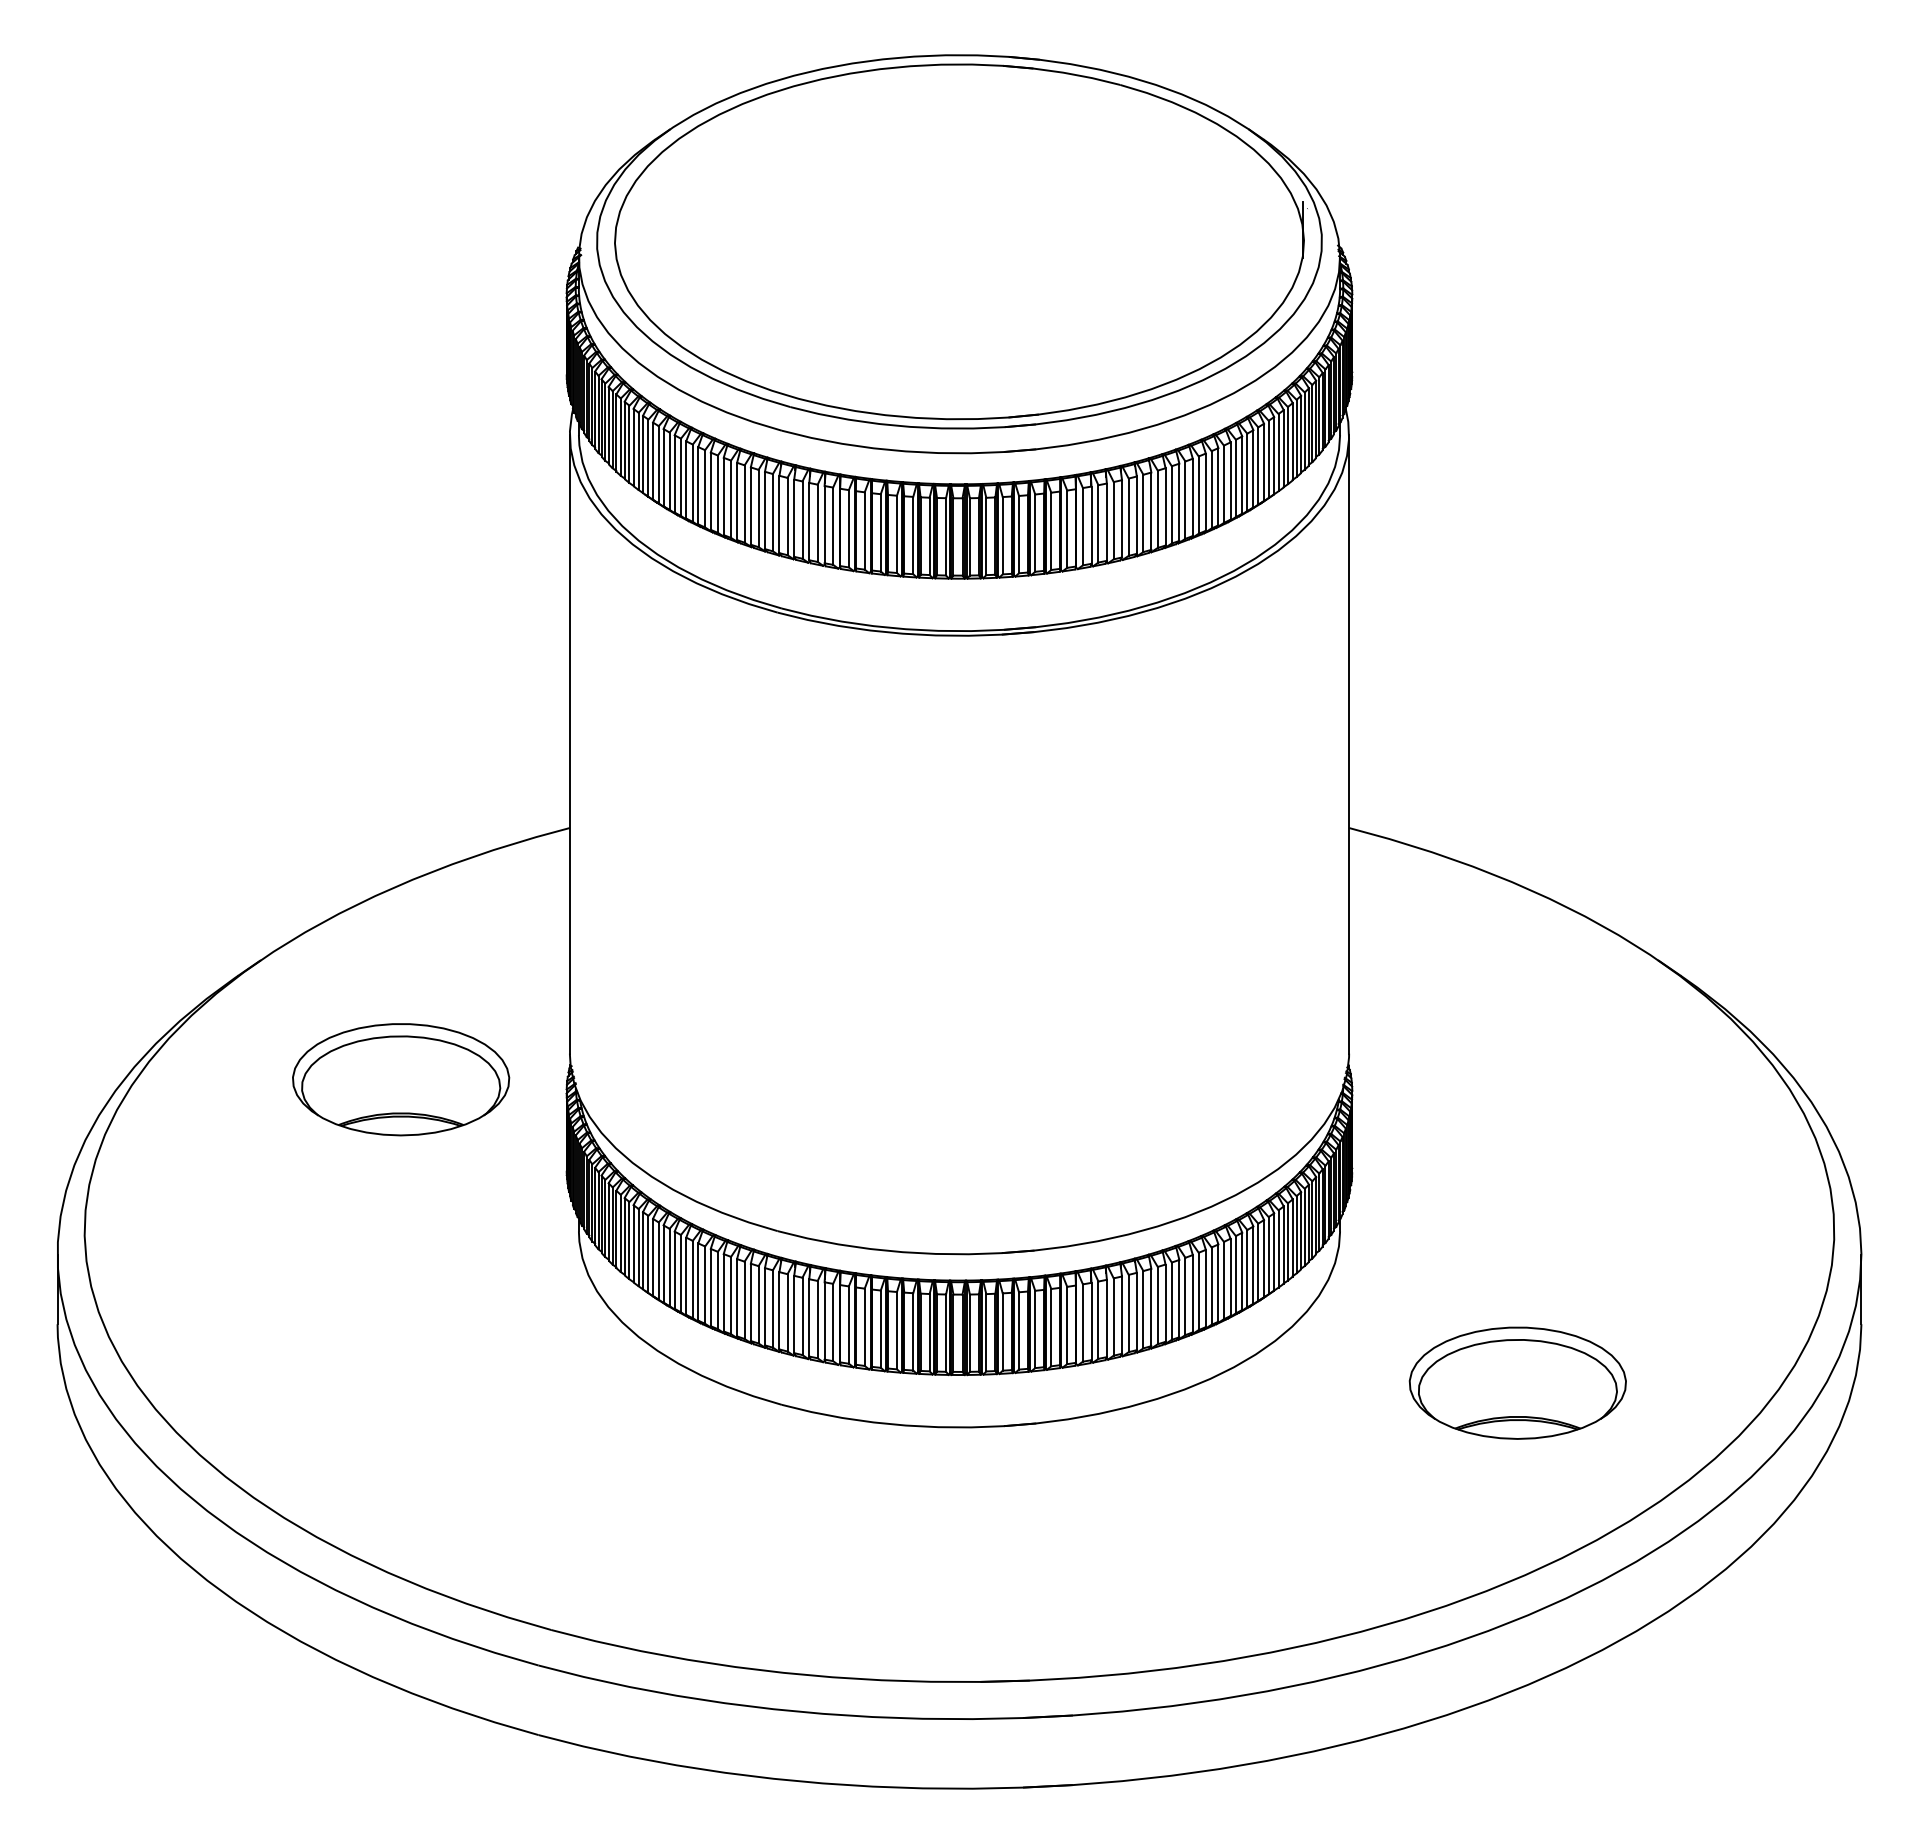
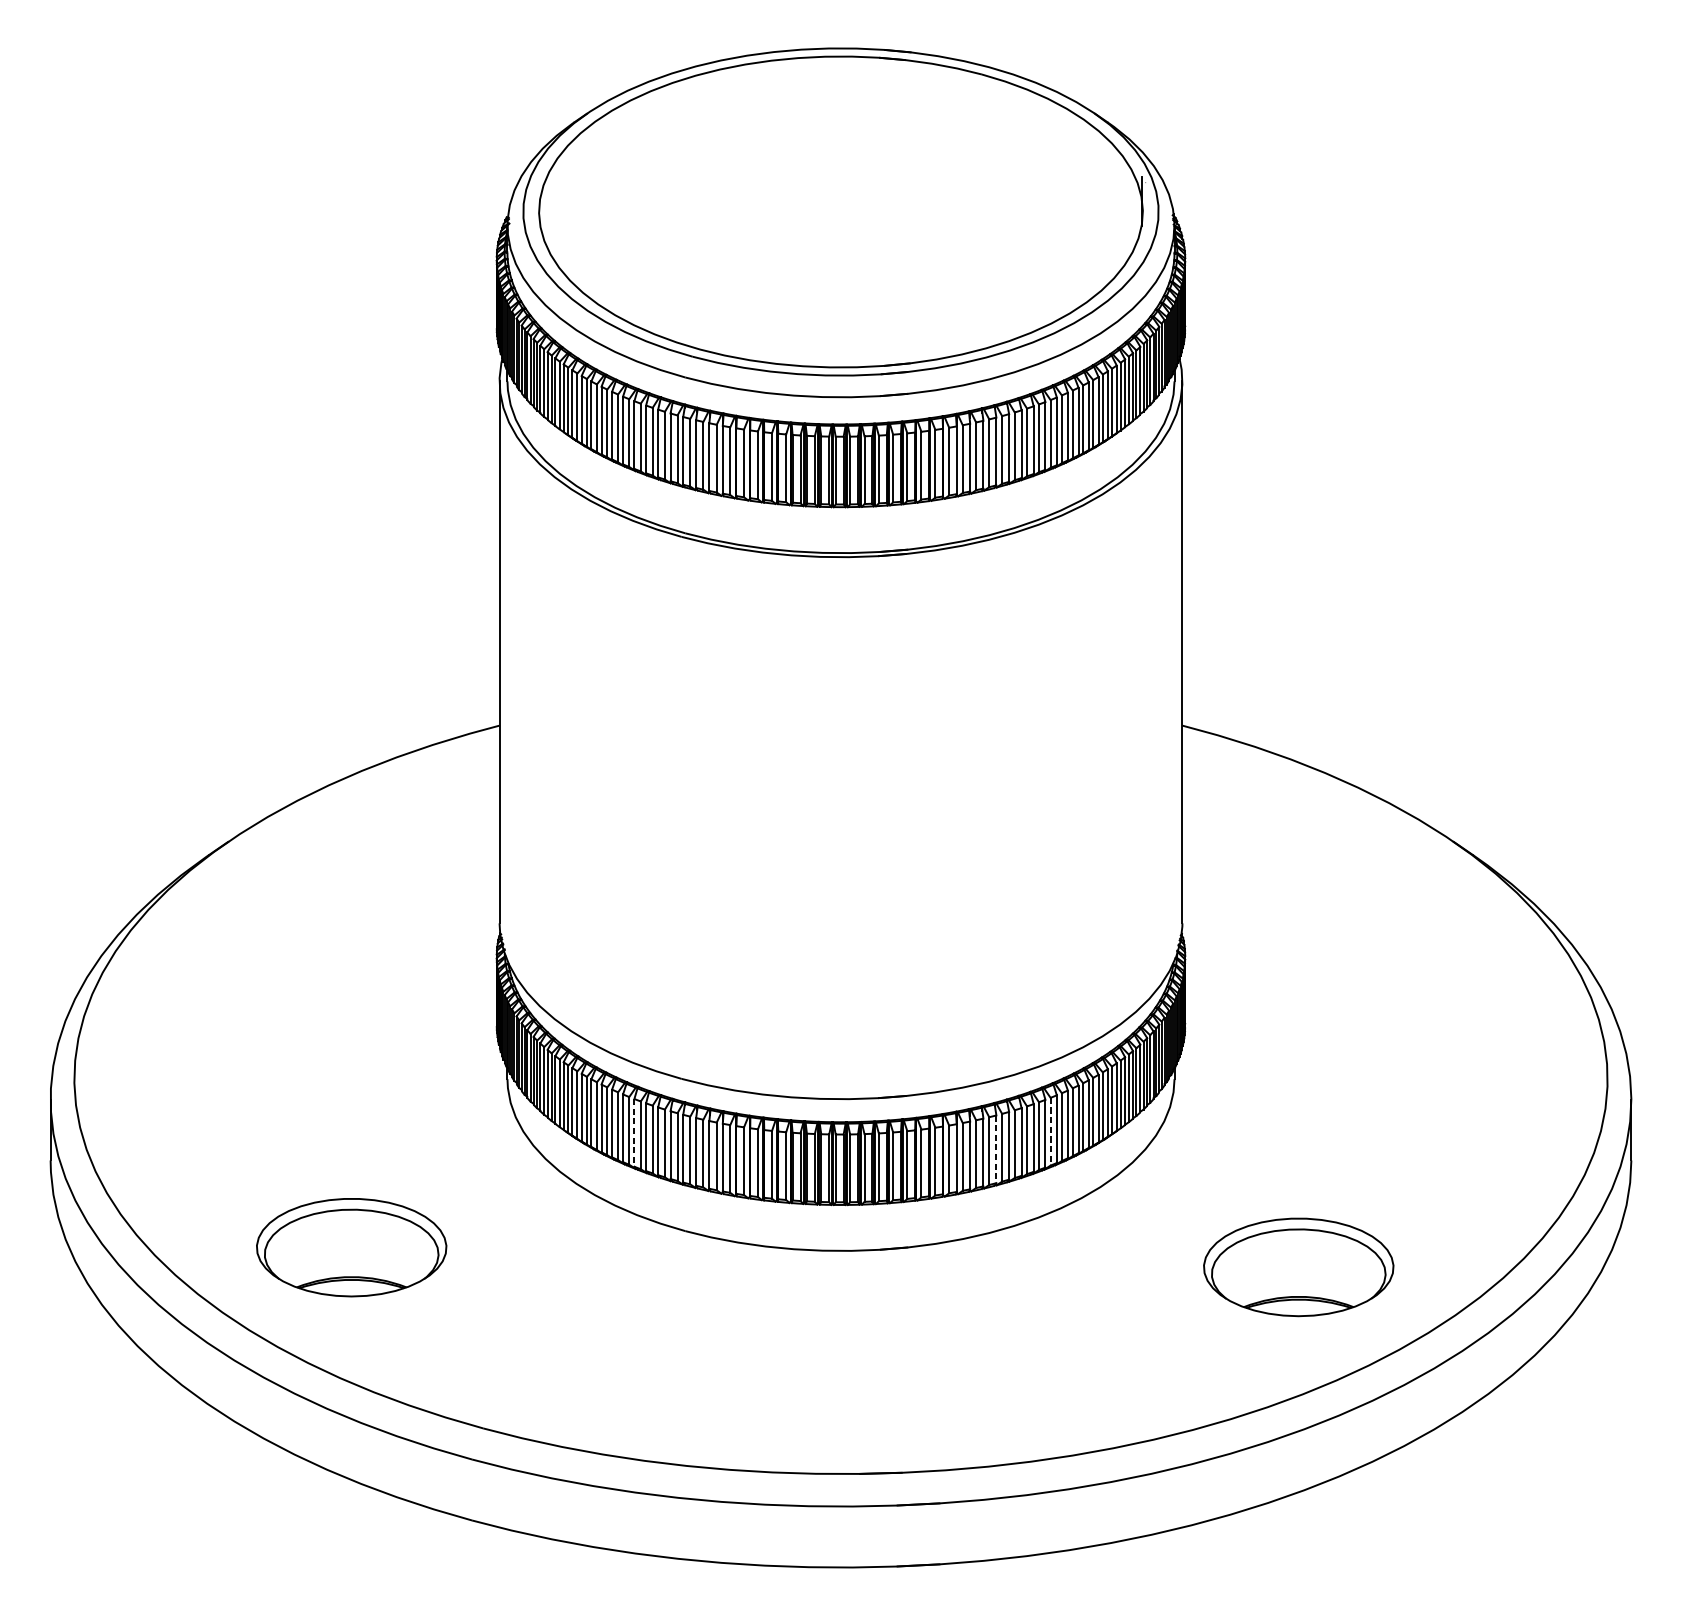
part: (401, 1079) -> (352, 1247), moved
line: (1198, 1291) -> (1050, 1131), solid -> dashed
line: (723, 1292) -> (634, 1132), solid -> dashed
line: (1136, 1311) -> (996, 1149), solid -> dashed
part: (1517, 1382) -> (1298, 1266), moved

